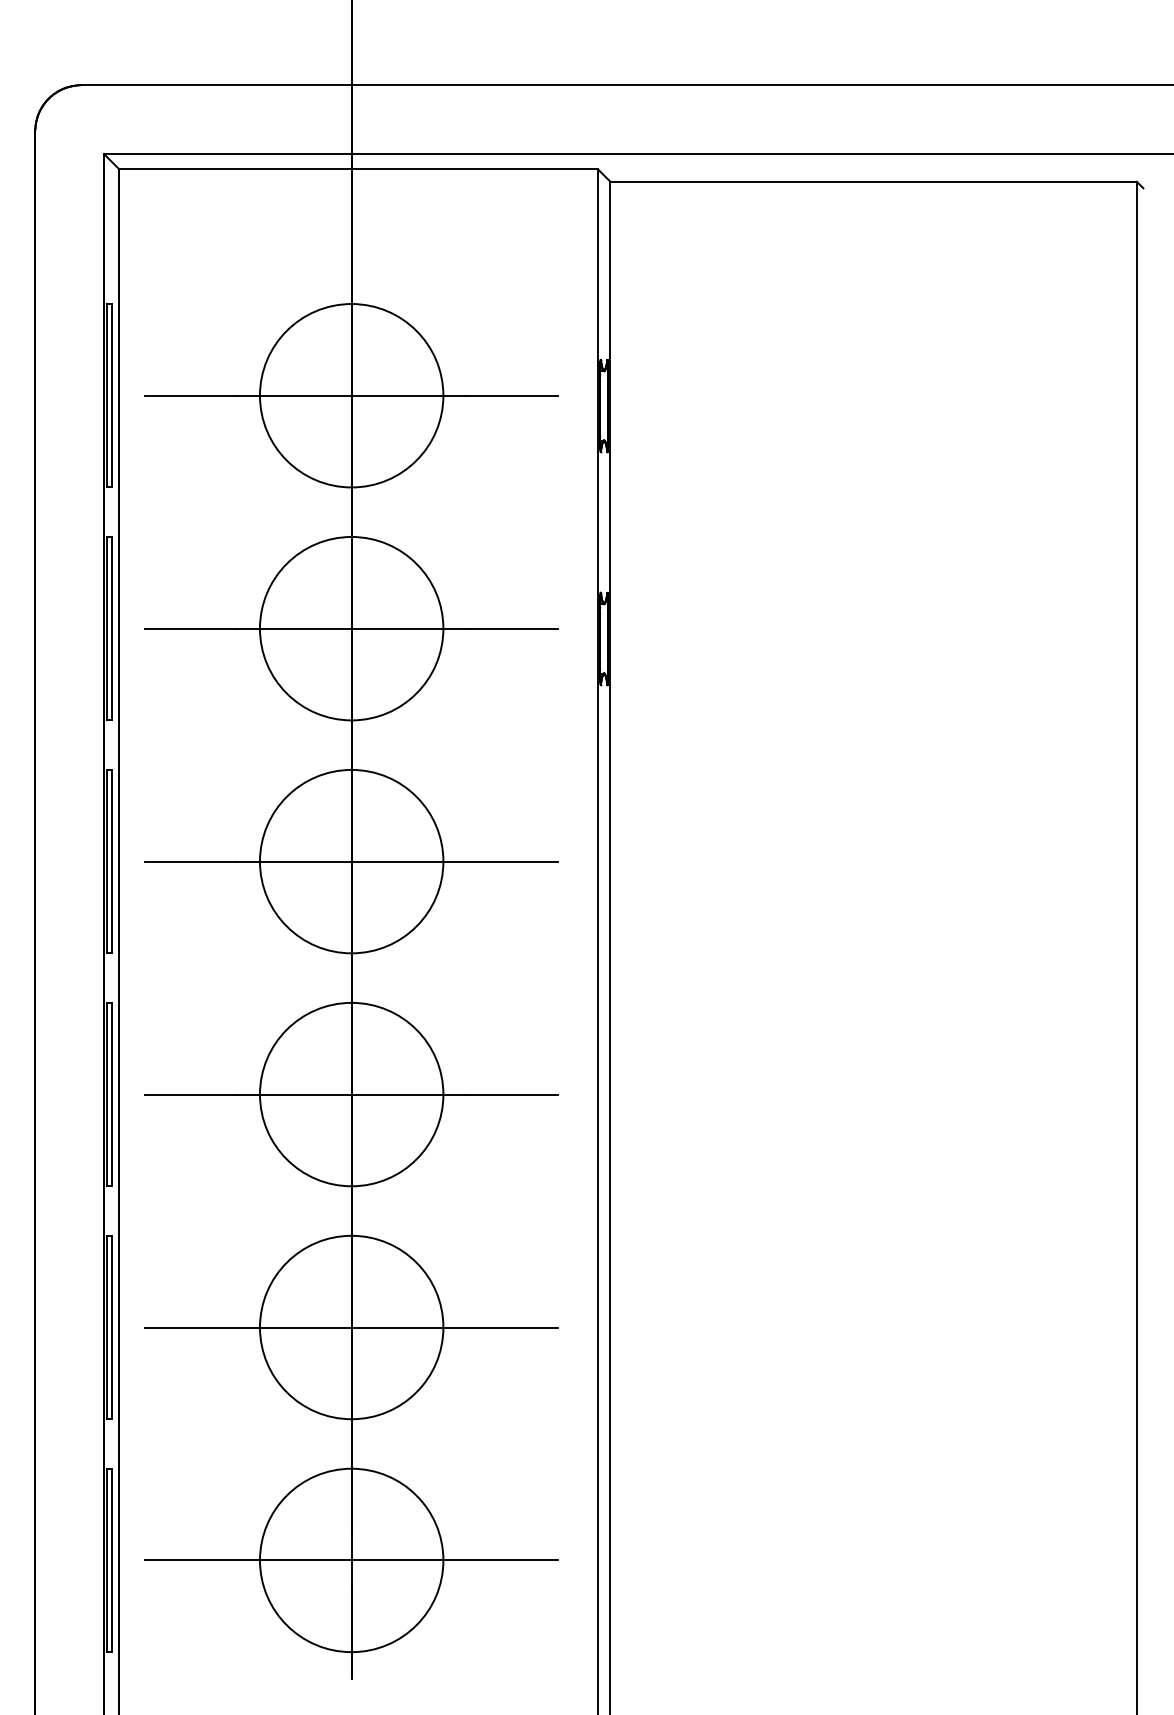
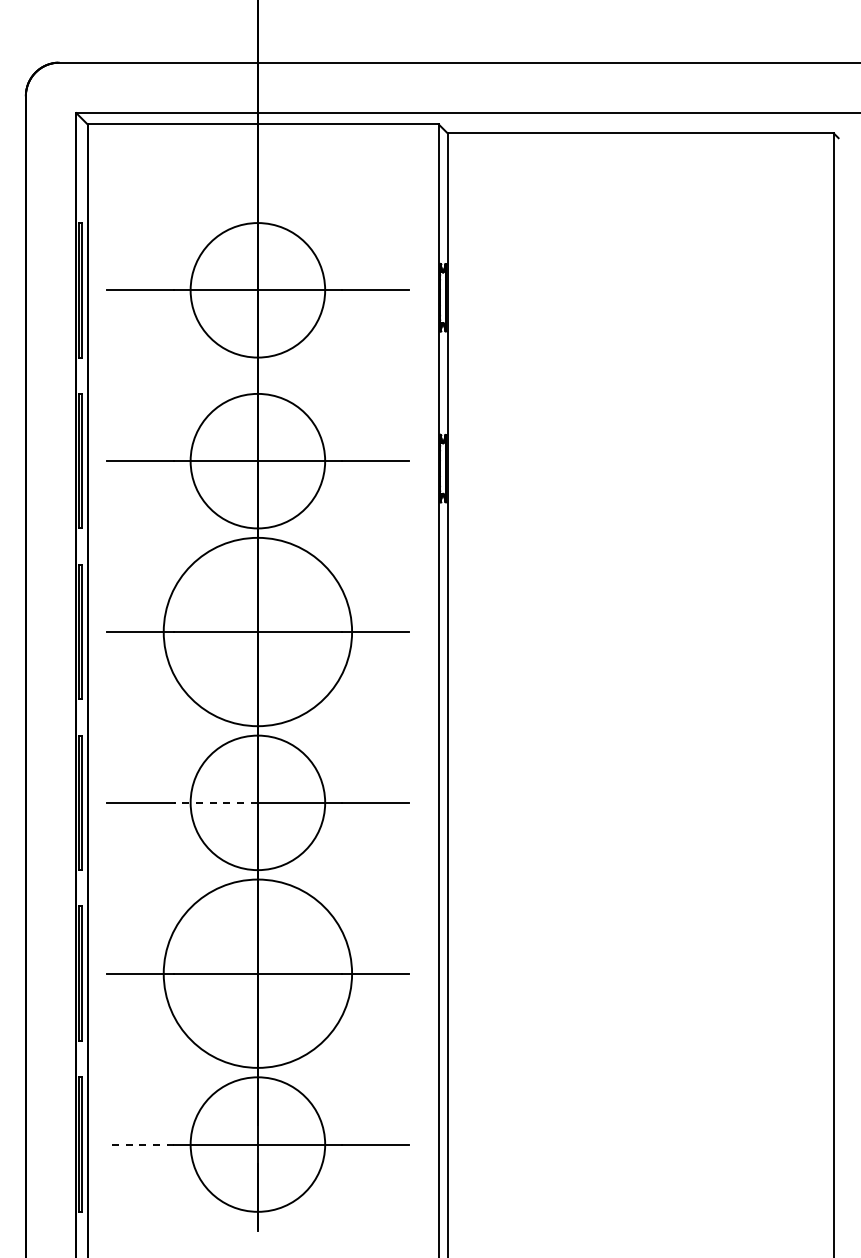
circle: (351, 860) -> (257, 631), size x1.4
line: (293, 1094) -> (215, 802), solid -> dashed
circle: (351, 1327) -> (257, 973), size x1.4
line: (191, 1560) -> (140, 1144), solid -> dashed

